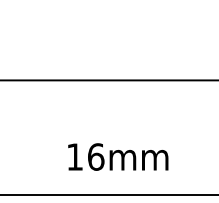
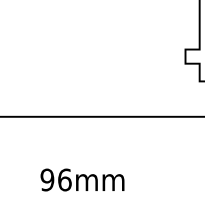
text: (75, 156) -> (47, 179), 16mm -> 96mm

